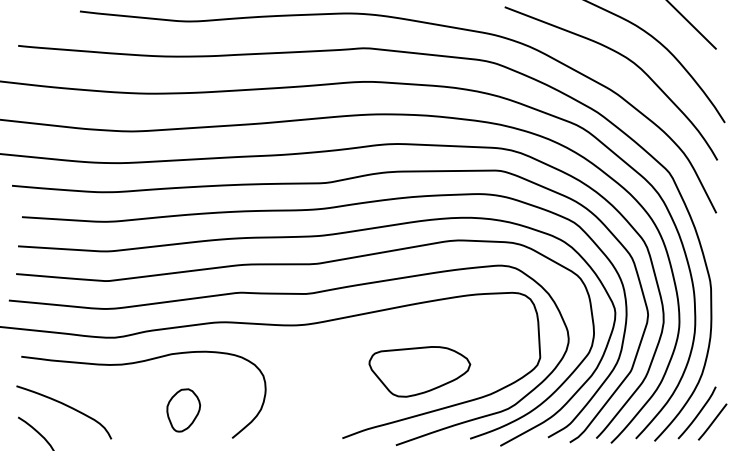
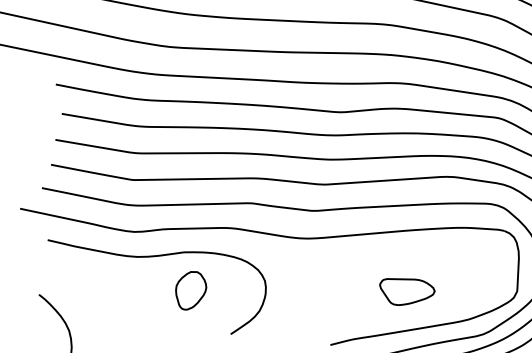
part: (419, 371) -> (406, 291), size x0.6
curve: (66, 406) -> (83, 289), removed
part: (183, 410) -> (190, 290), moved

